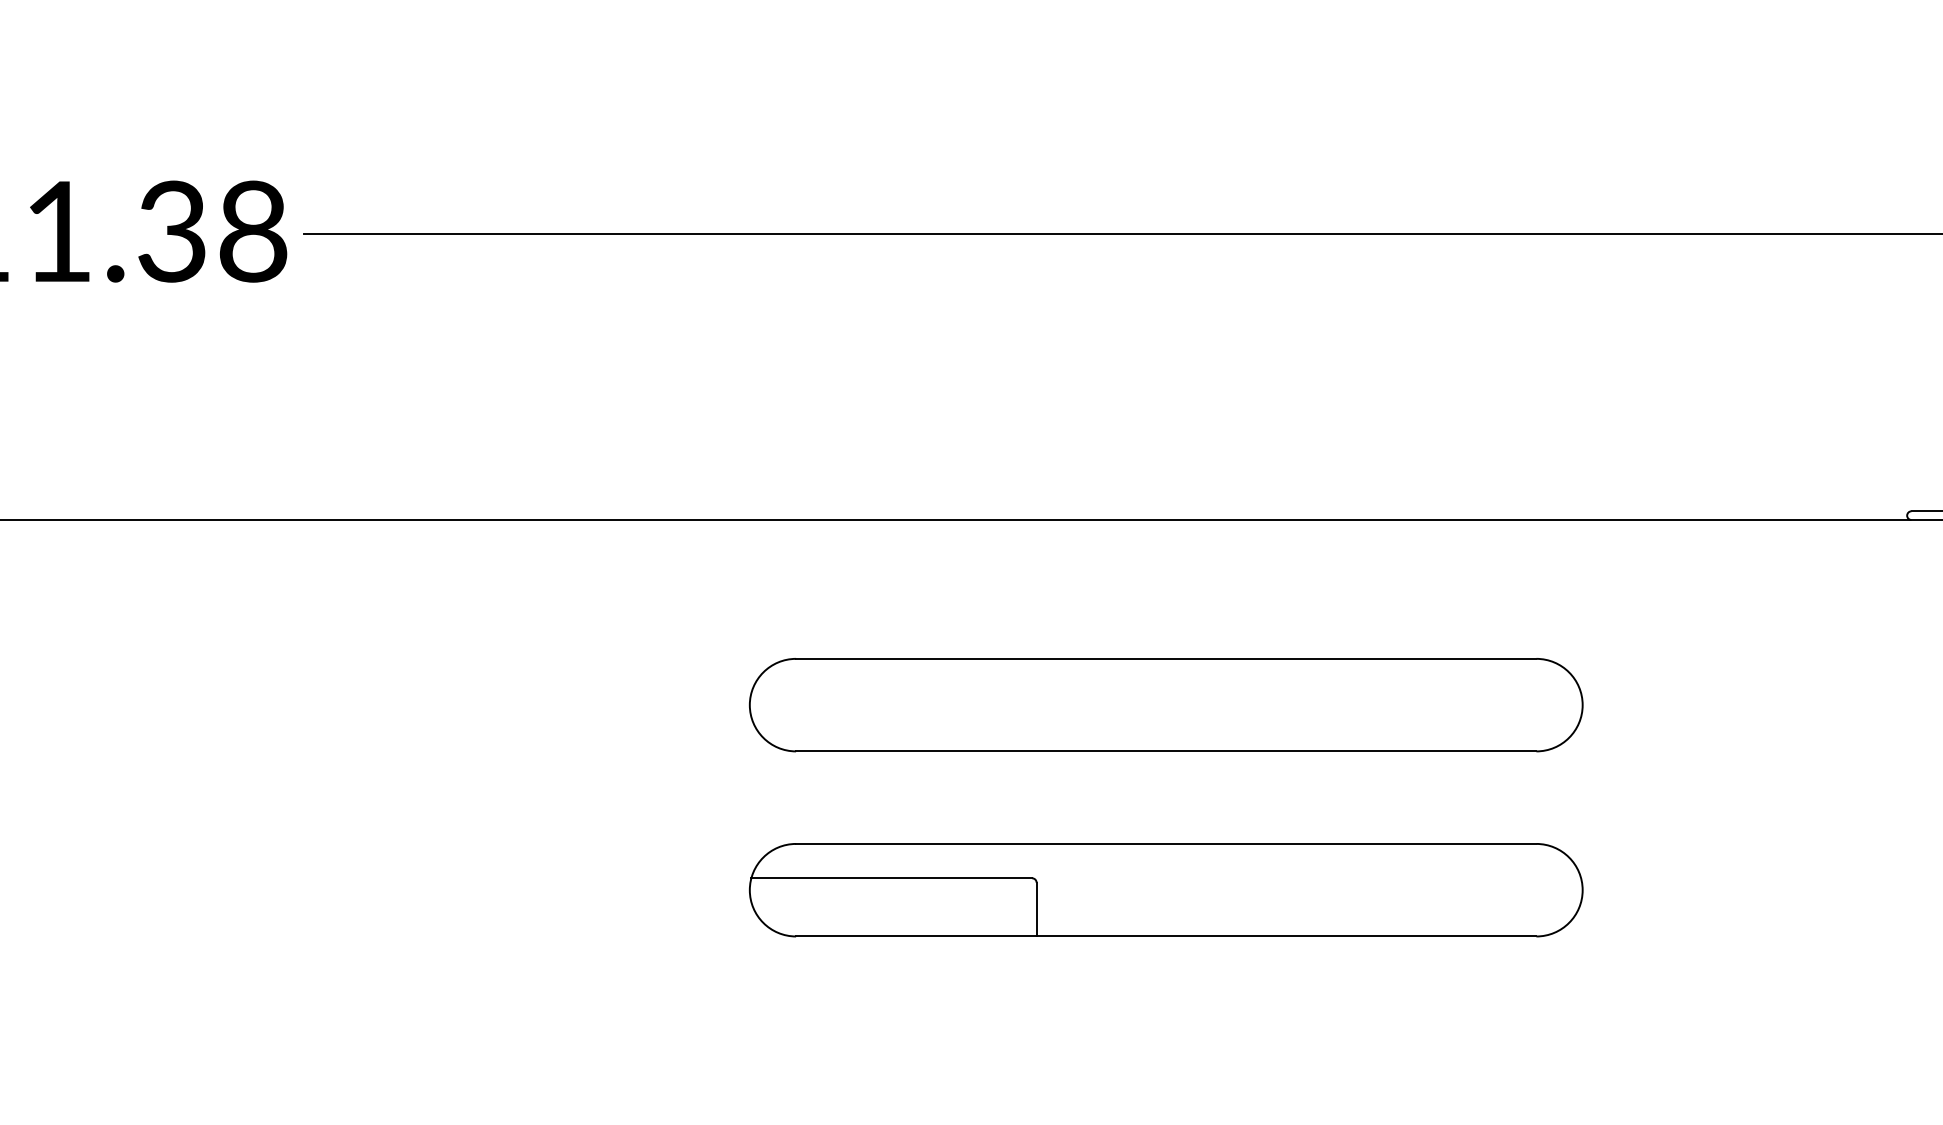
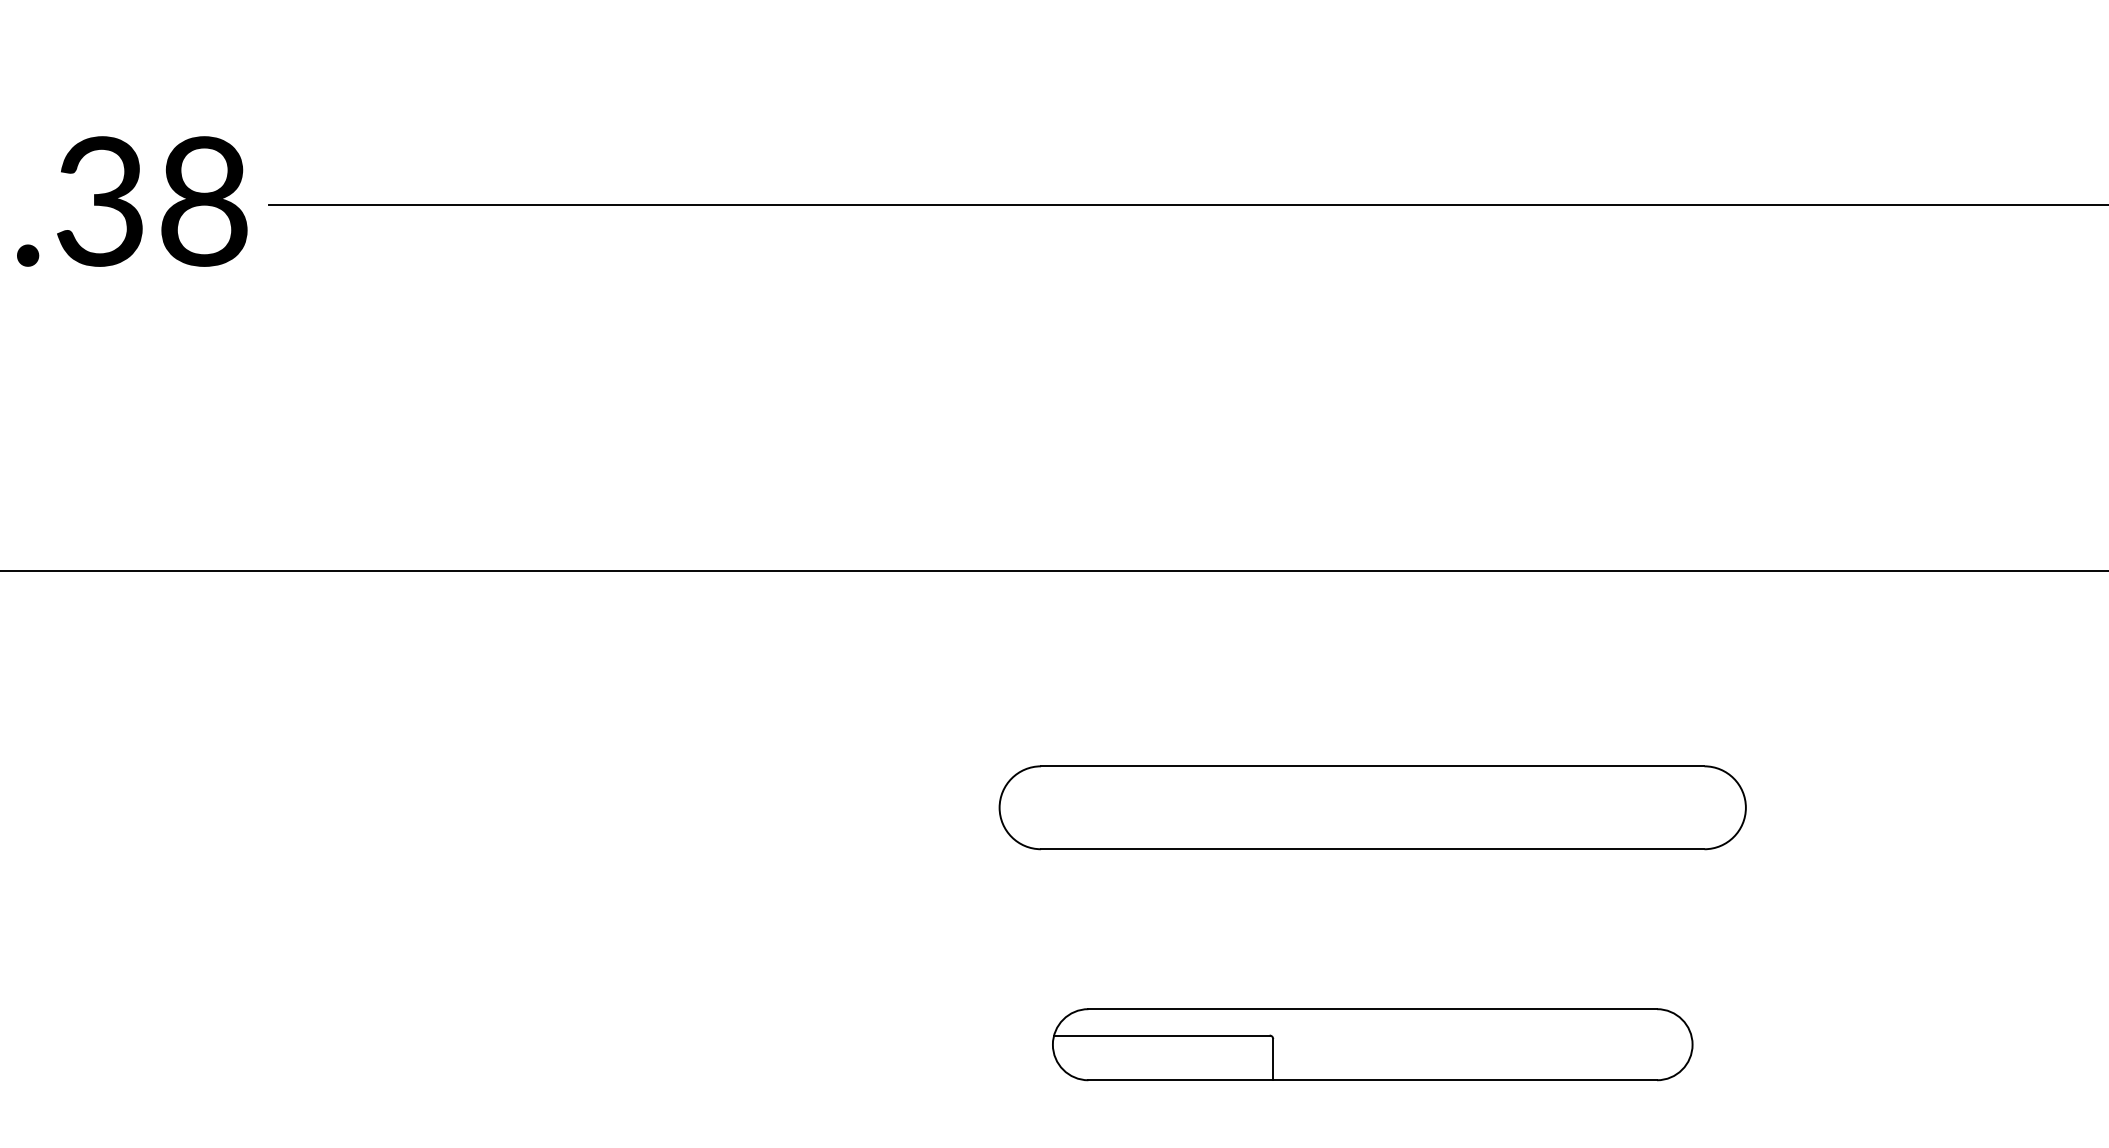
part: (1165, 705) -> (1371, 808), size x0.7
part: (1165, 890) -> (1371, 1044), size x0.6

